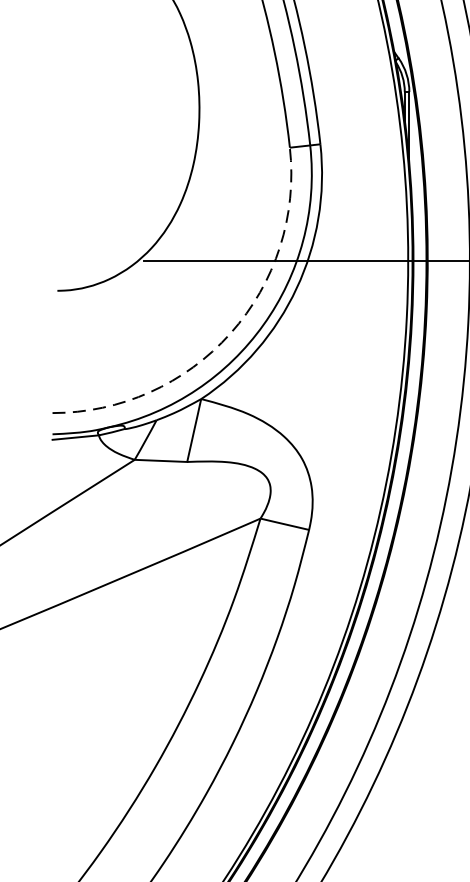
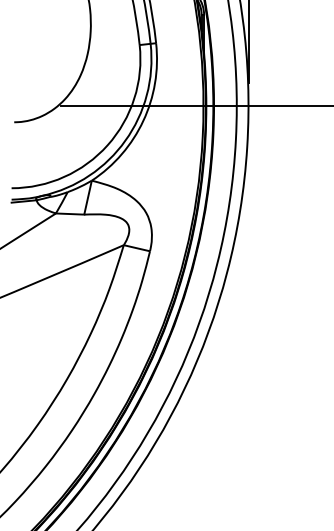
arc: (230, 333) -> (107, 145), dashed -> solid

